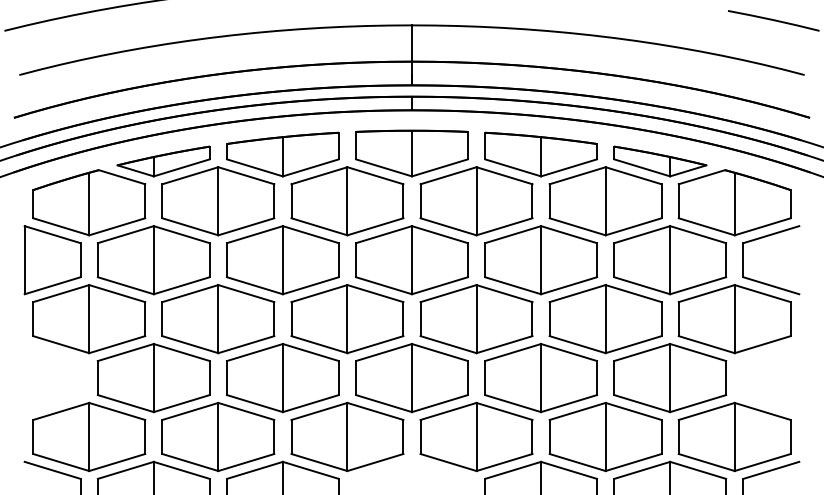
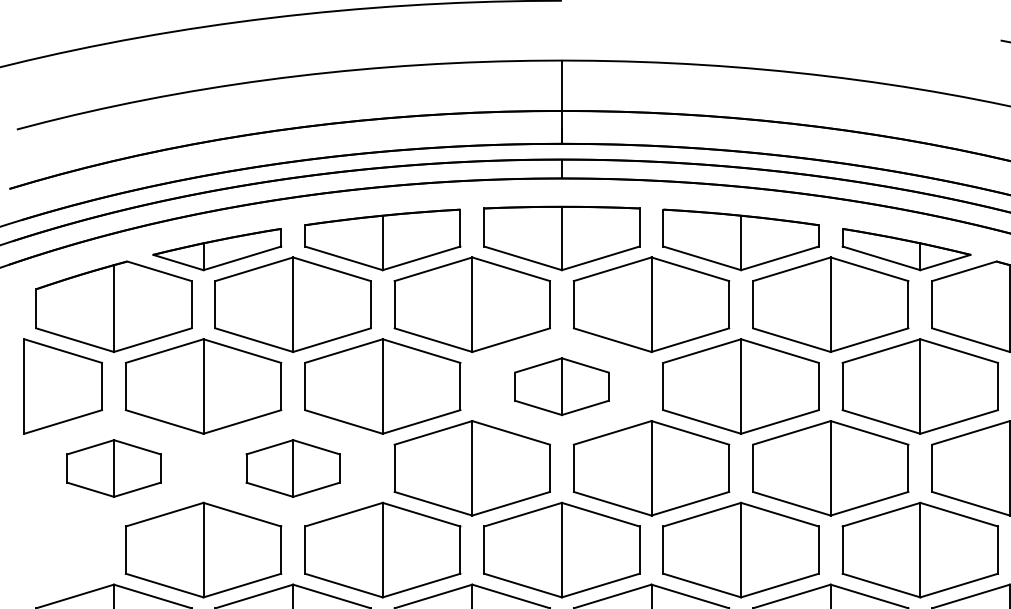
part: (411, 260) -> (561, 386), size x0.6
part: (89, 319) -> (114, 468), size x0.6
part: (218, 319) -> (293, 468), size x0.6

